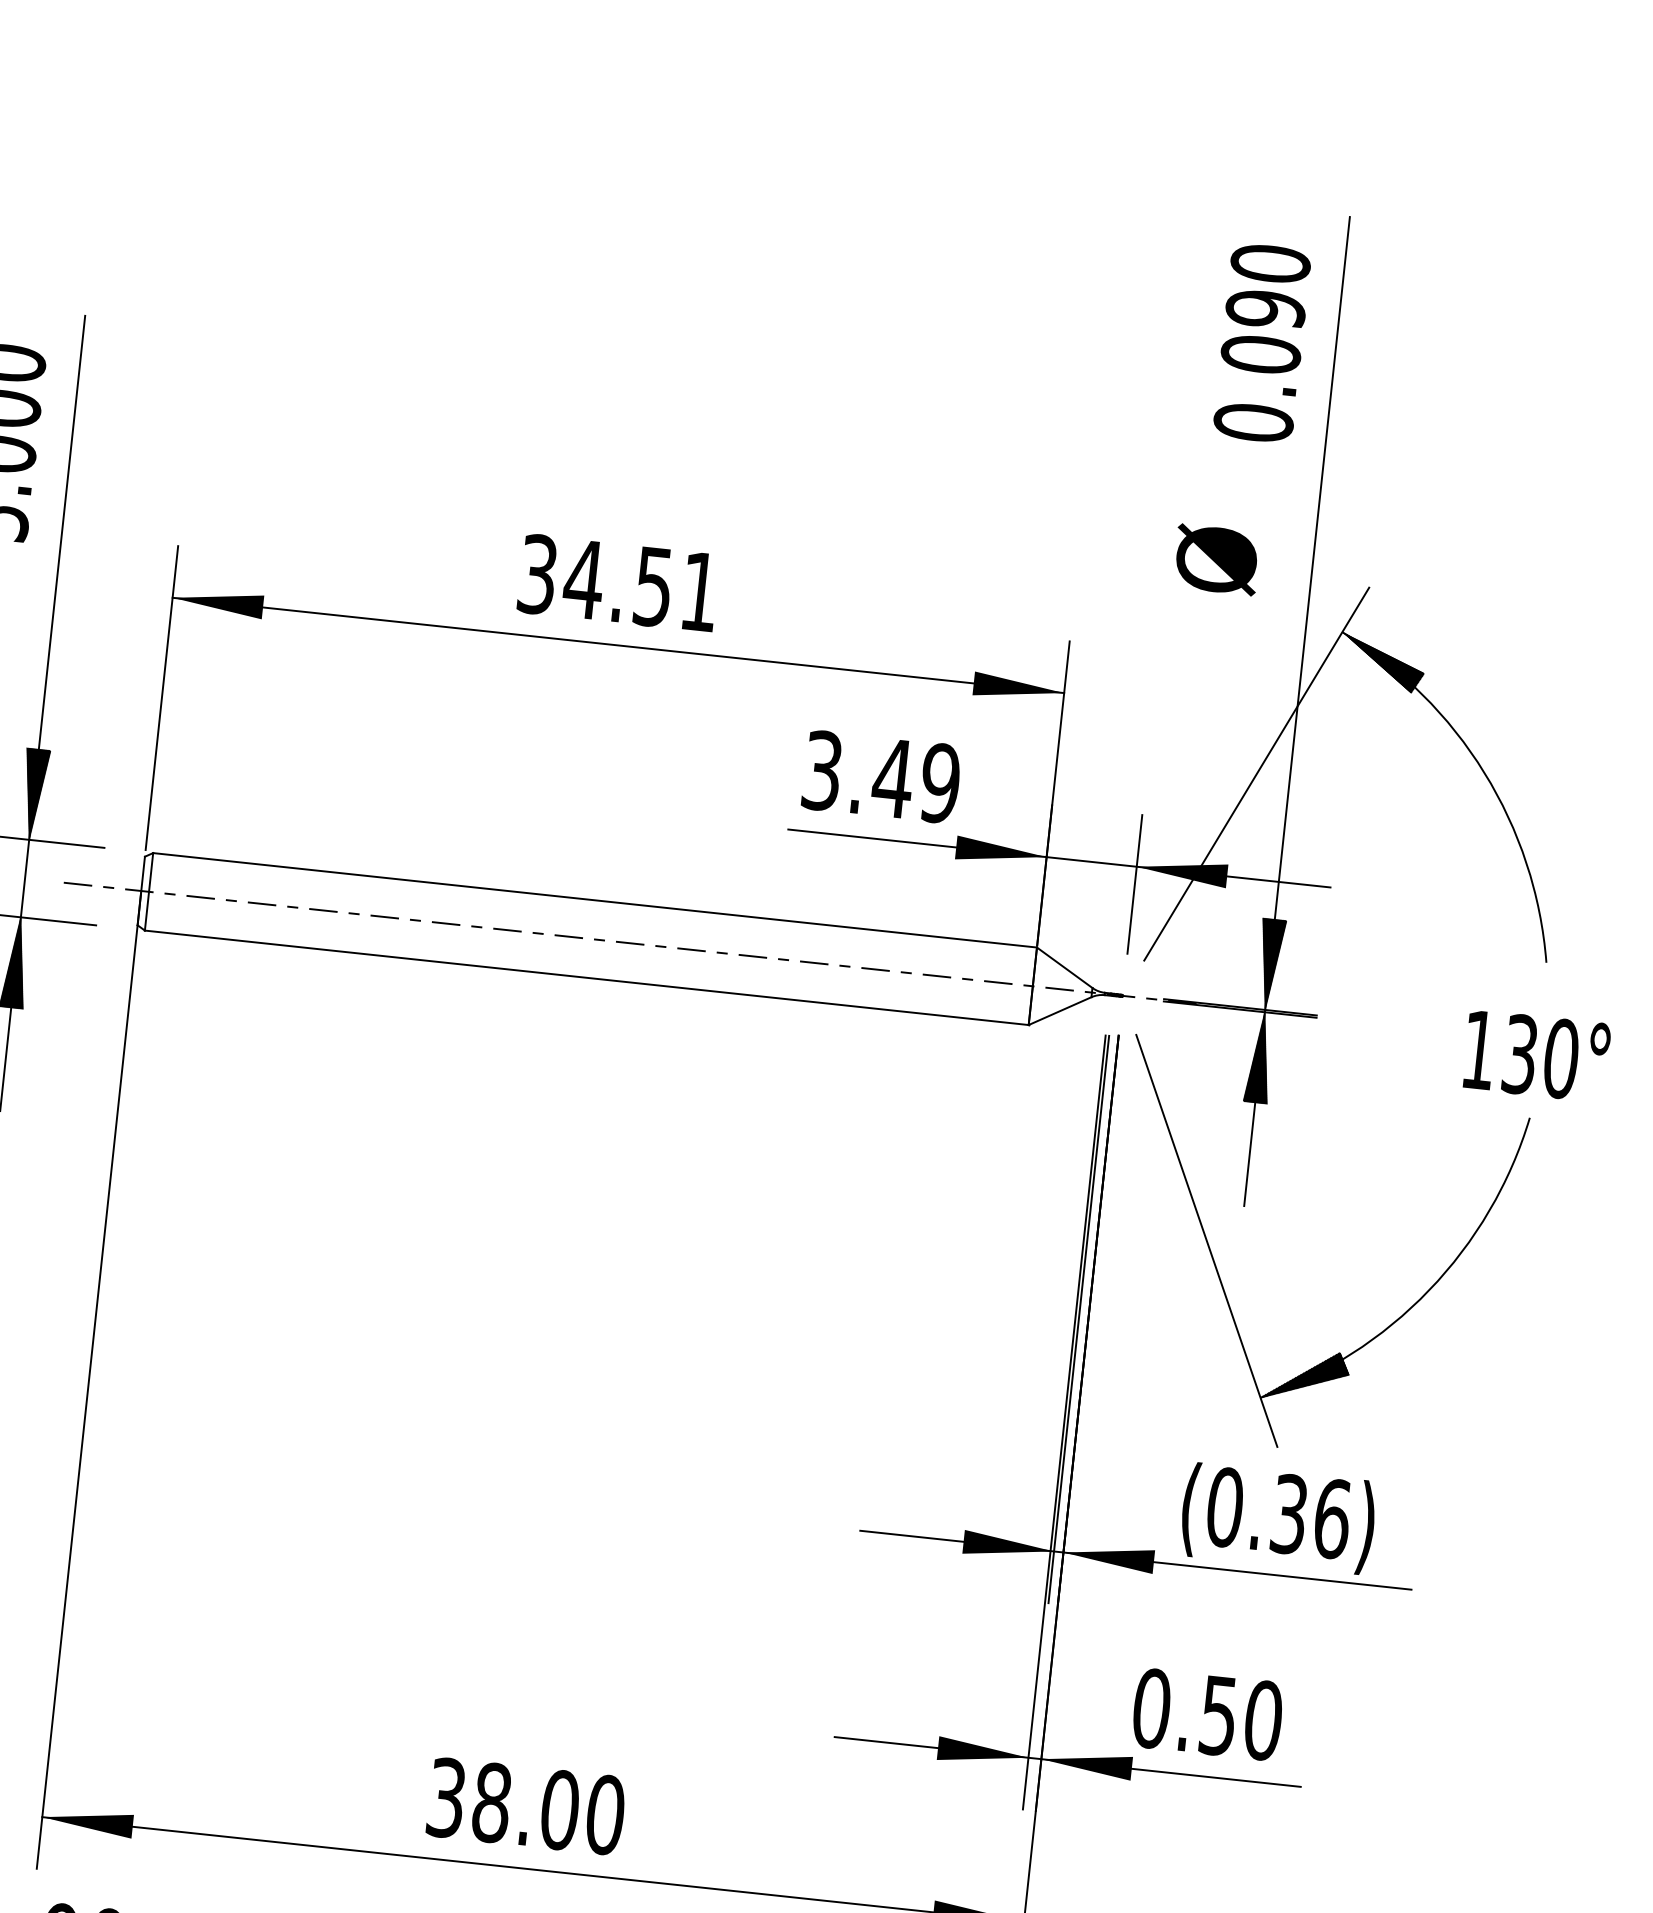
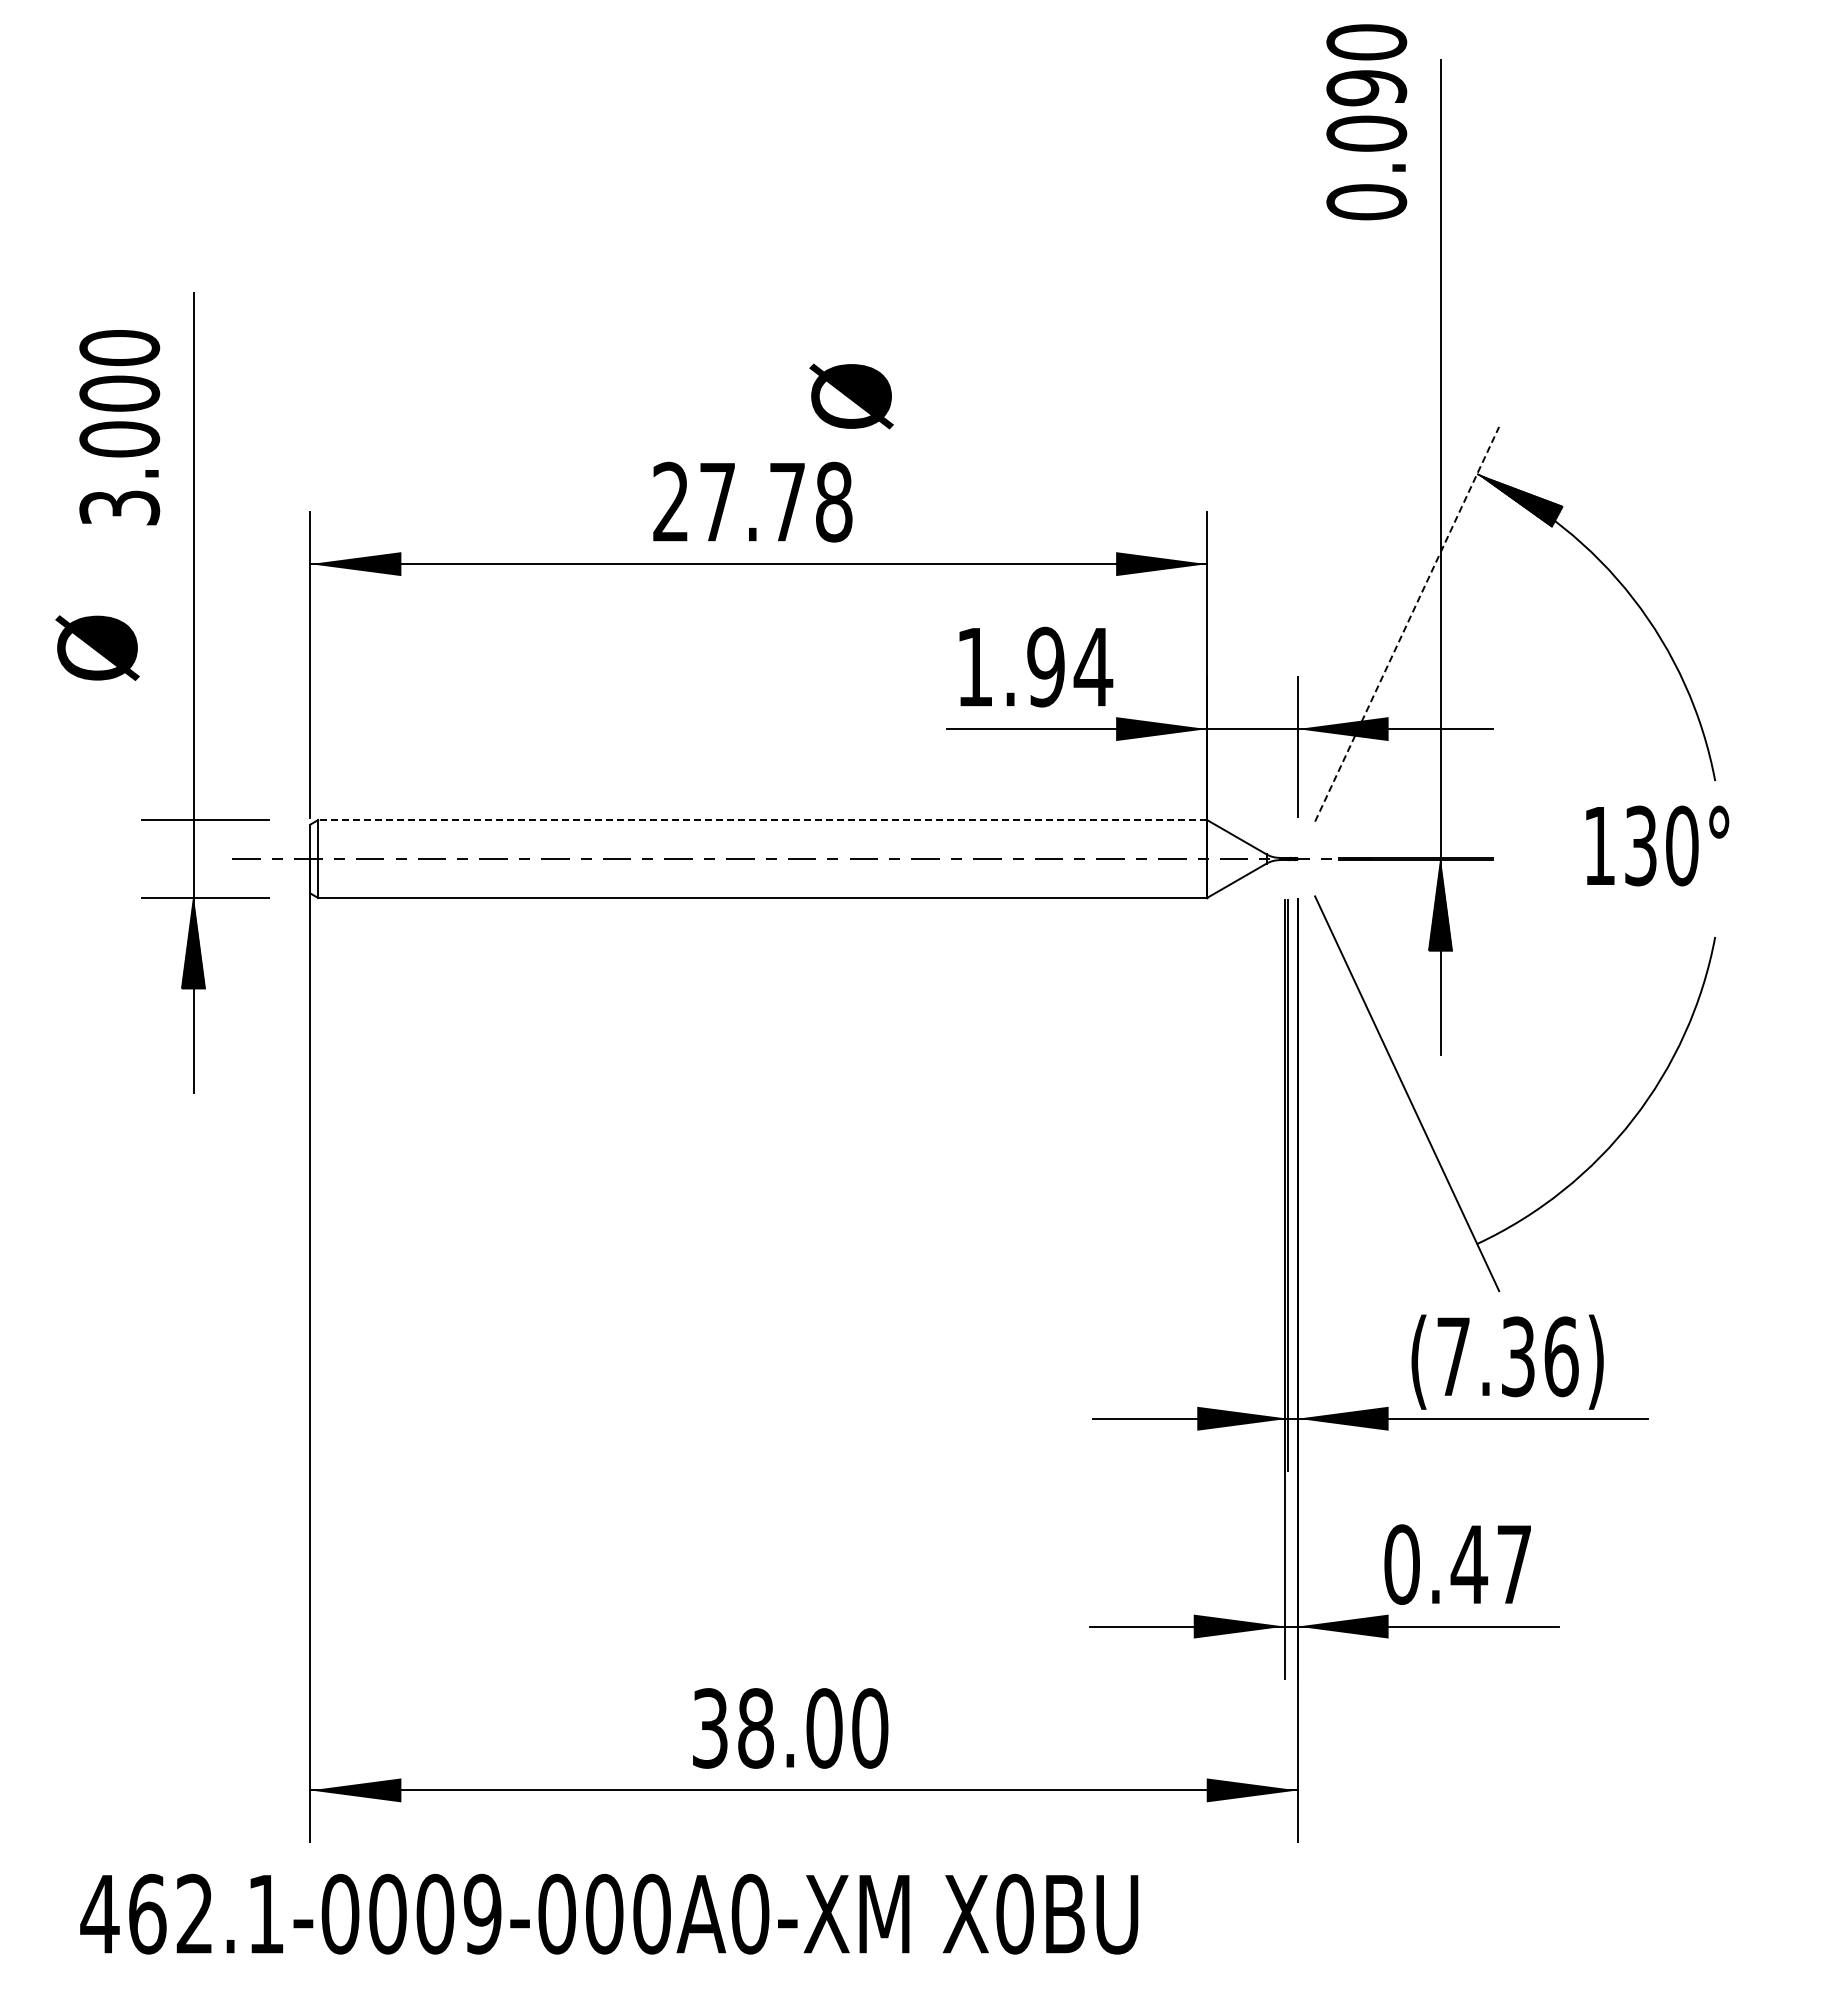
text: (1261, 343) -> (1366, 122), moved
text: (1216, 559) -> (851, 396), moved
text: (618, 582) -> (752, 501), 34.51 -> 27.78
line: (1257, 774) -> (1407, 624), solid -> dashed
text: (882, 776) -> (1035, 666), 3.49 -> 1.94
hatch: (34, 794) -> (193, 774), removed
line: (594, 900) -> (762, 820), solid -> dashed
hatch: (1270, 963) -> (1440, 811), removed
text: (1536, 1055) -> (1657, 845), moved
hatch: (1305, 1375) -> (1519, 1217), removed
text: (1225, 1507) -> (1453, 1356), (0.36) -> (7.36)
text: (1240, 1718) -> (1491, 1564), 0.50 -> 0.47

